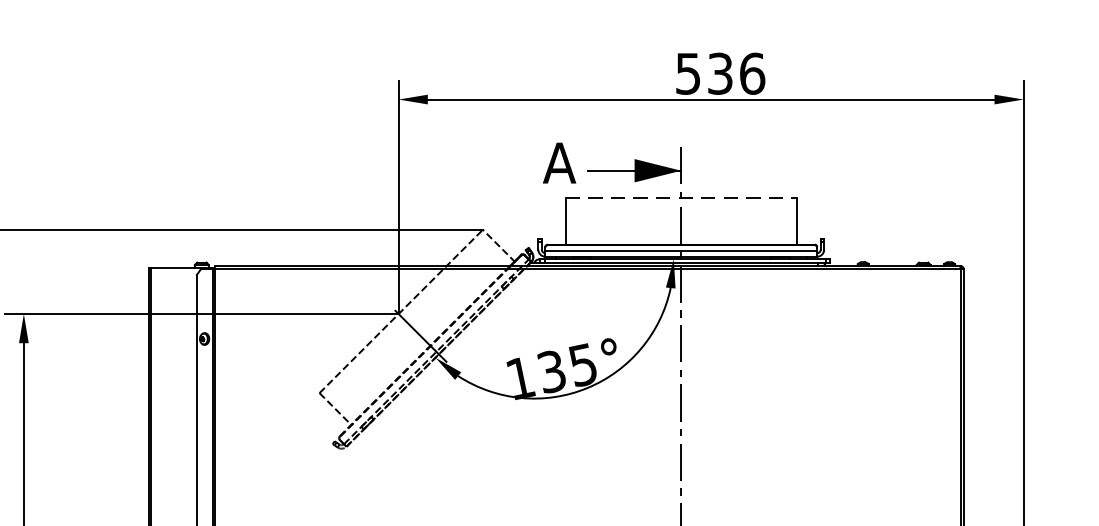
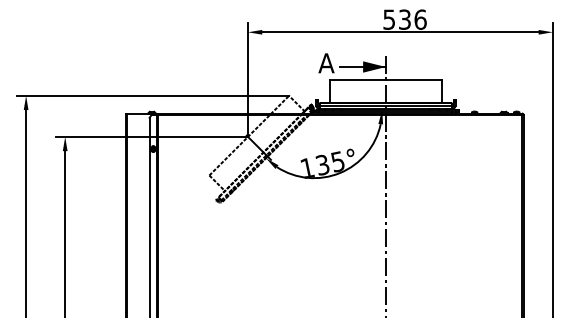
line: (682, 198) -> (386, 80), dashed -> solid

